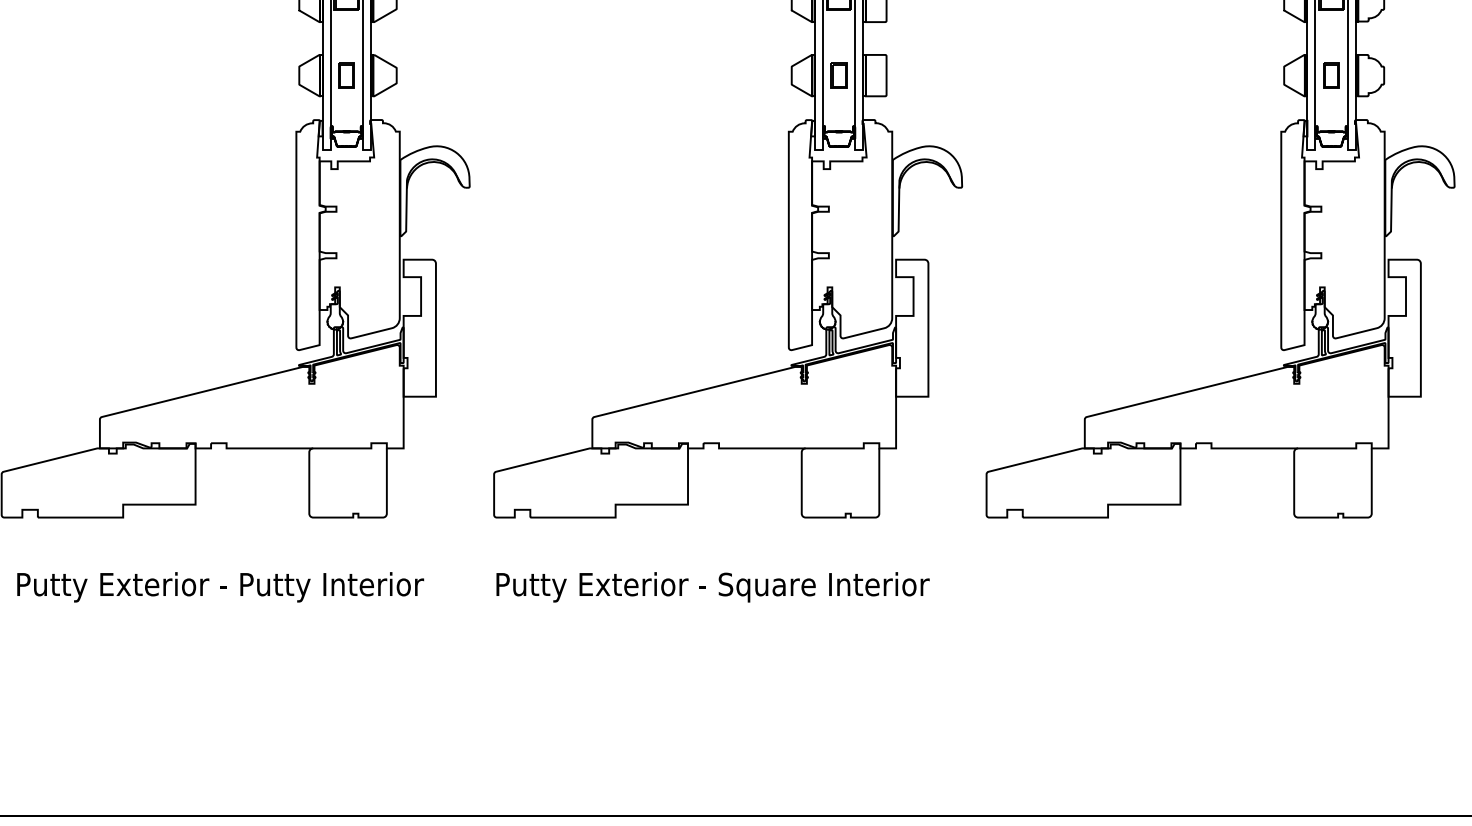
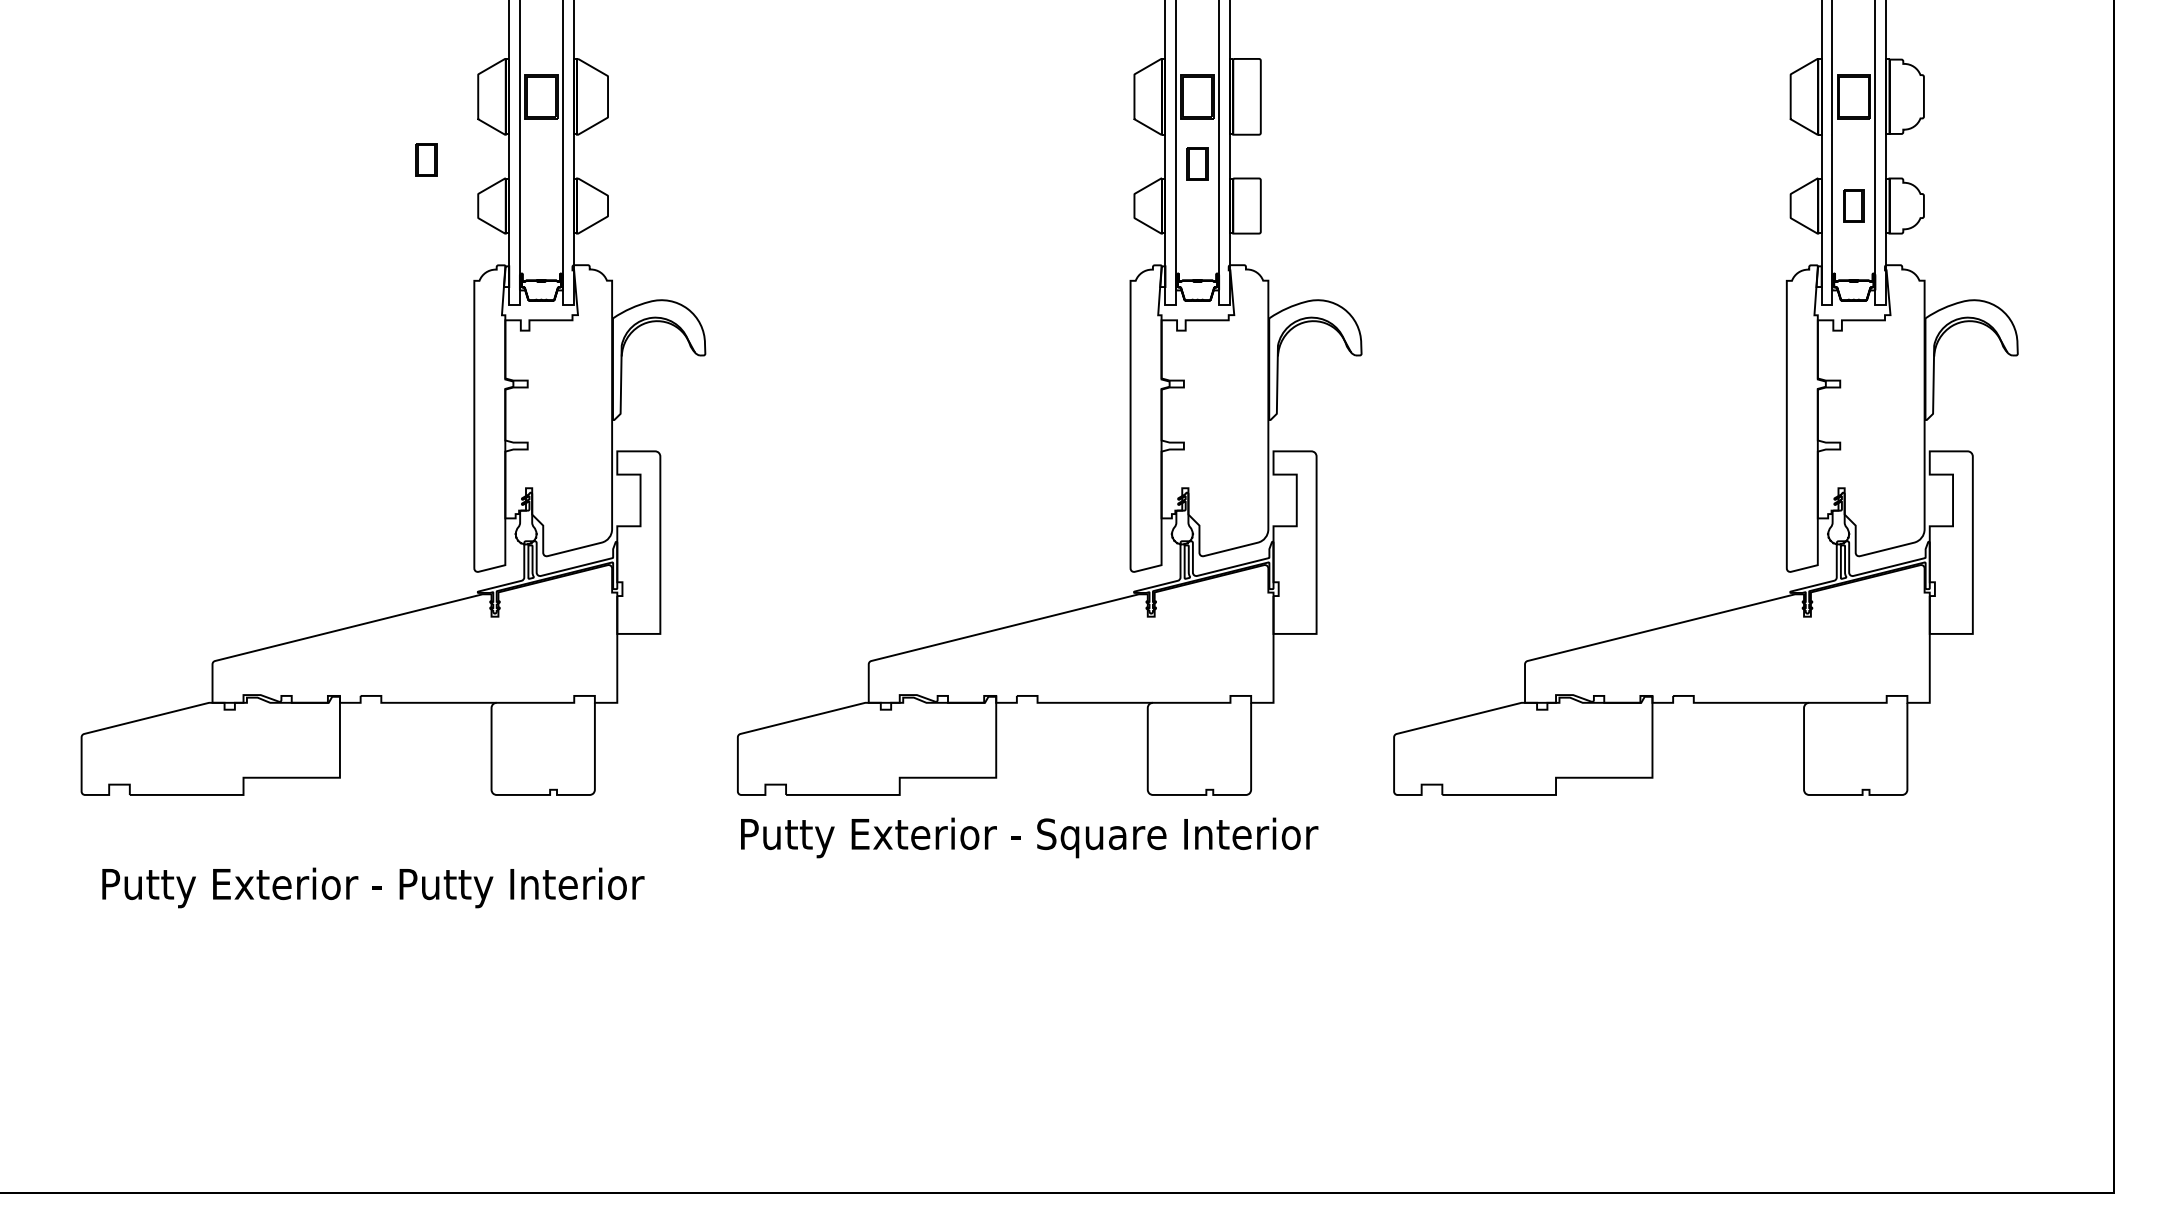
part: (346, 75) -> (426, 159), moved
part: (839, 75) -> (1197, 163), moved
text: (712, 586) -> (1029, 837), moved

